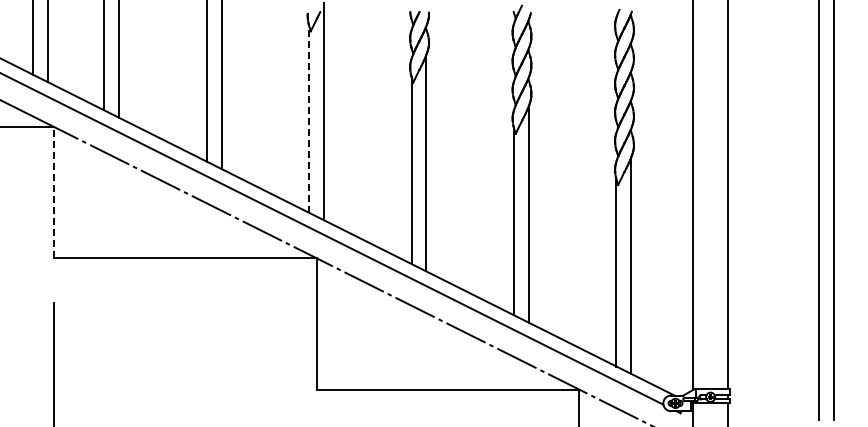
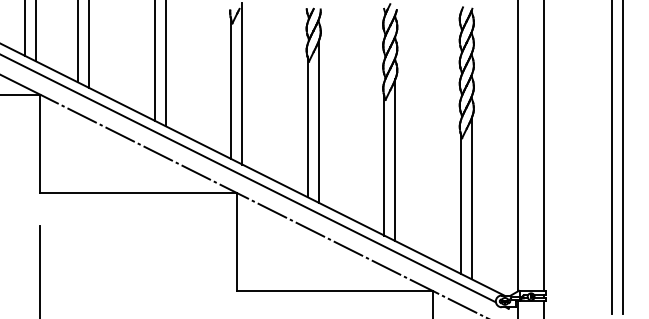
line: (309, 119) -> (231, 89), dashed -> solid
line: (53, 192) -> (40, 143), dashed -> solid

